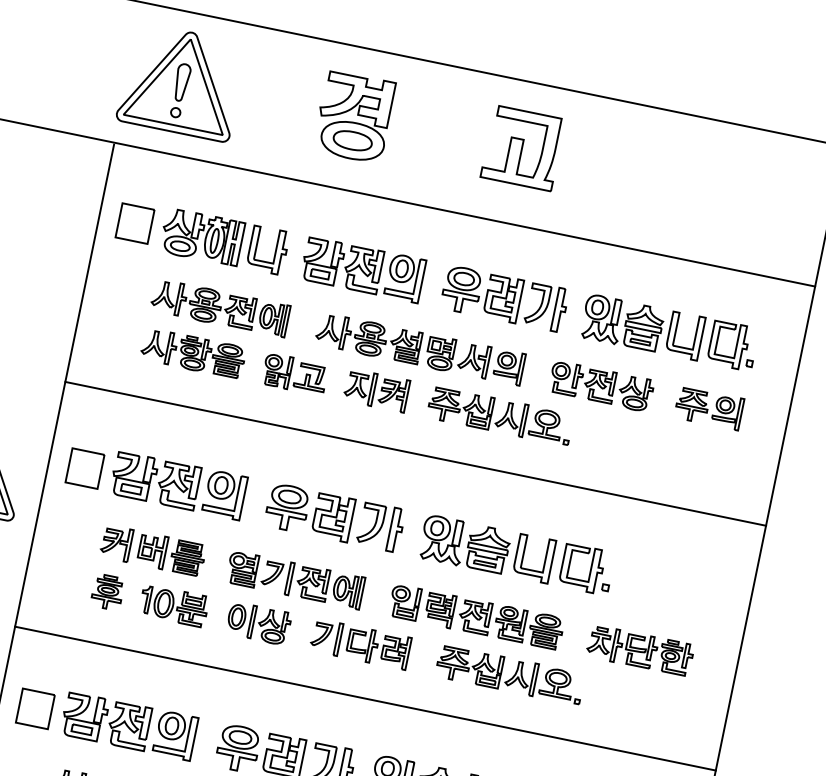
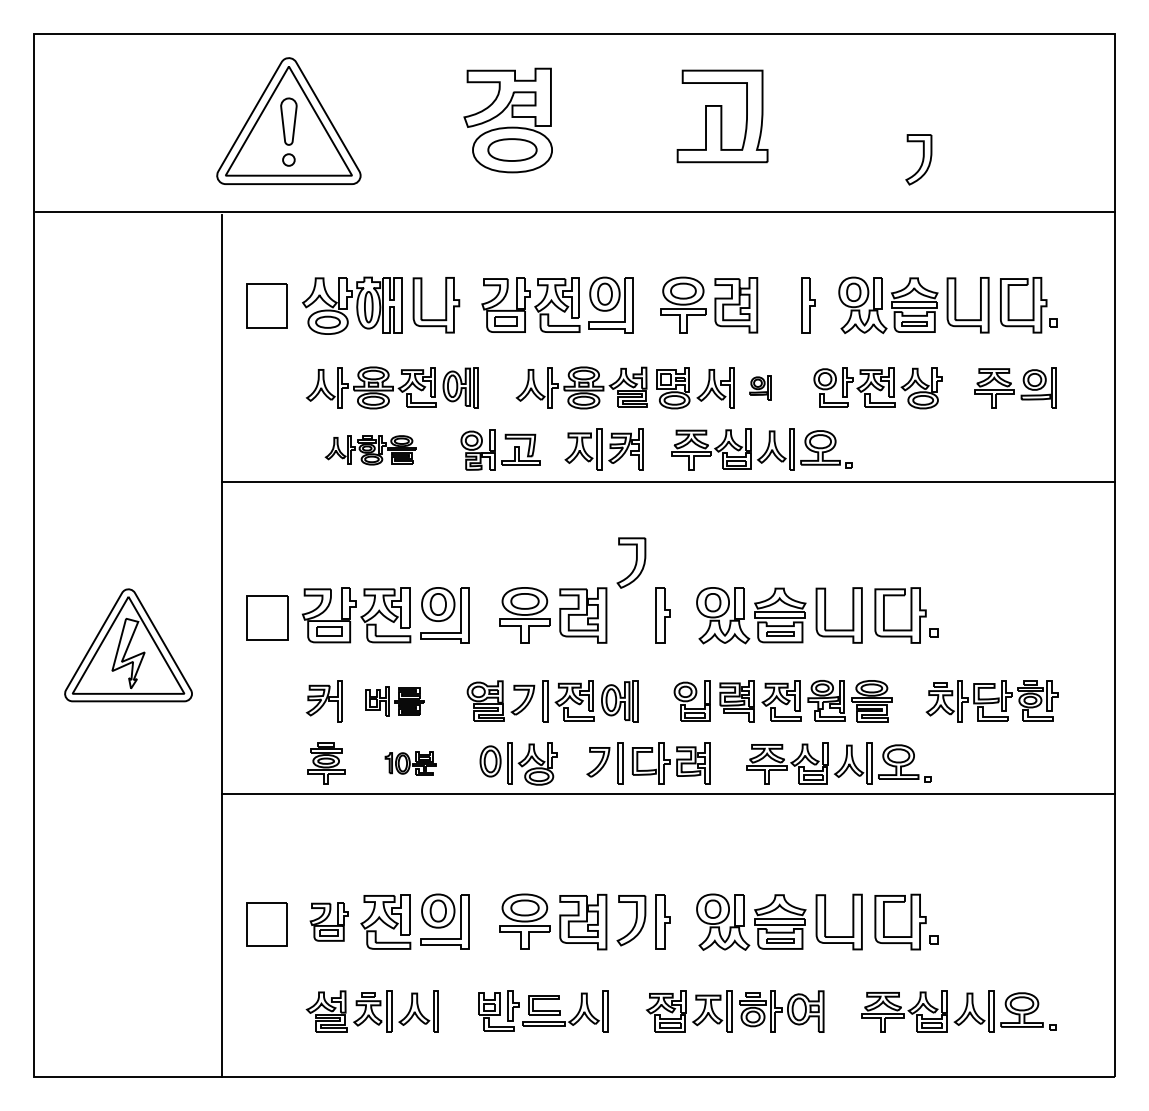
part: (537, 304) -> (918, 159), moved
part: (192, 353) -> (370, 450), size x0.7
part: (509, 367) -> (760, 387), size x0.6
line: (415, 454) -> (667, 482), moved
part: (371, 523) -> (631, 562), moved
part: (171, 554) -> (394, 701), size x0.7
part: (173, 605) -> (410, 763), size x0.6
line: (364, 698) -> (667, 794), moved
part: (84, 716) -> (328, 921), size x0.7

